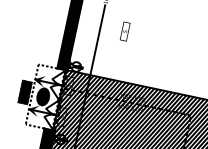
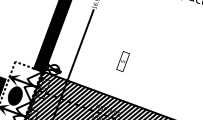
text: (124, 31) -> (122, 61), moved

